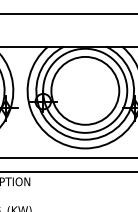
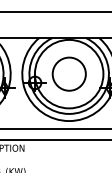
circle: (84, 90) -> (68, 73), size x0.6

